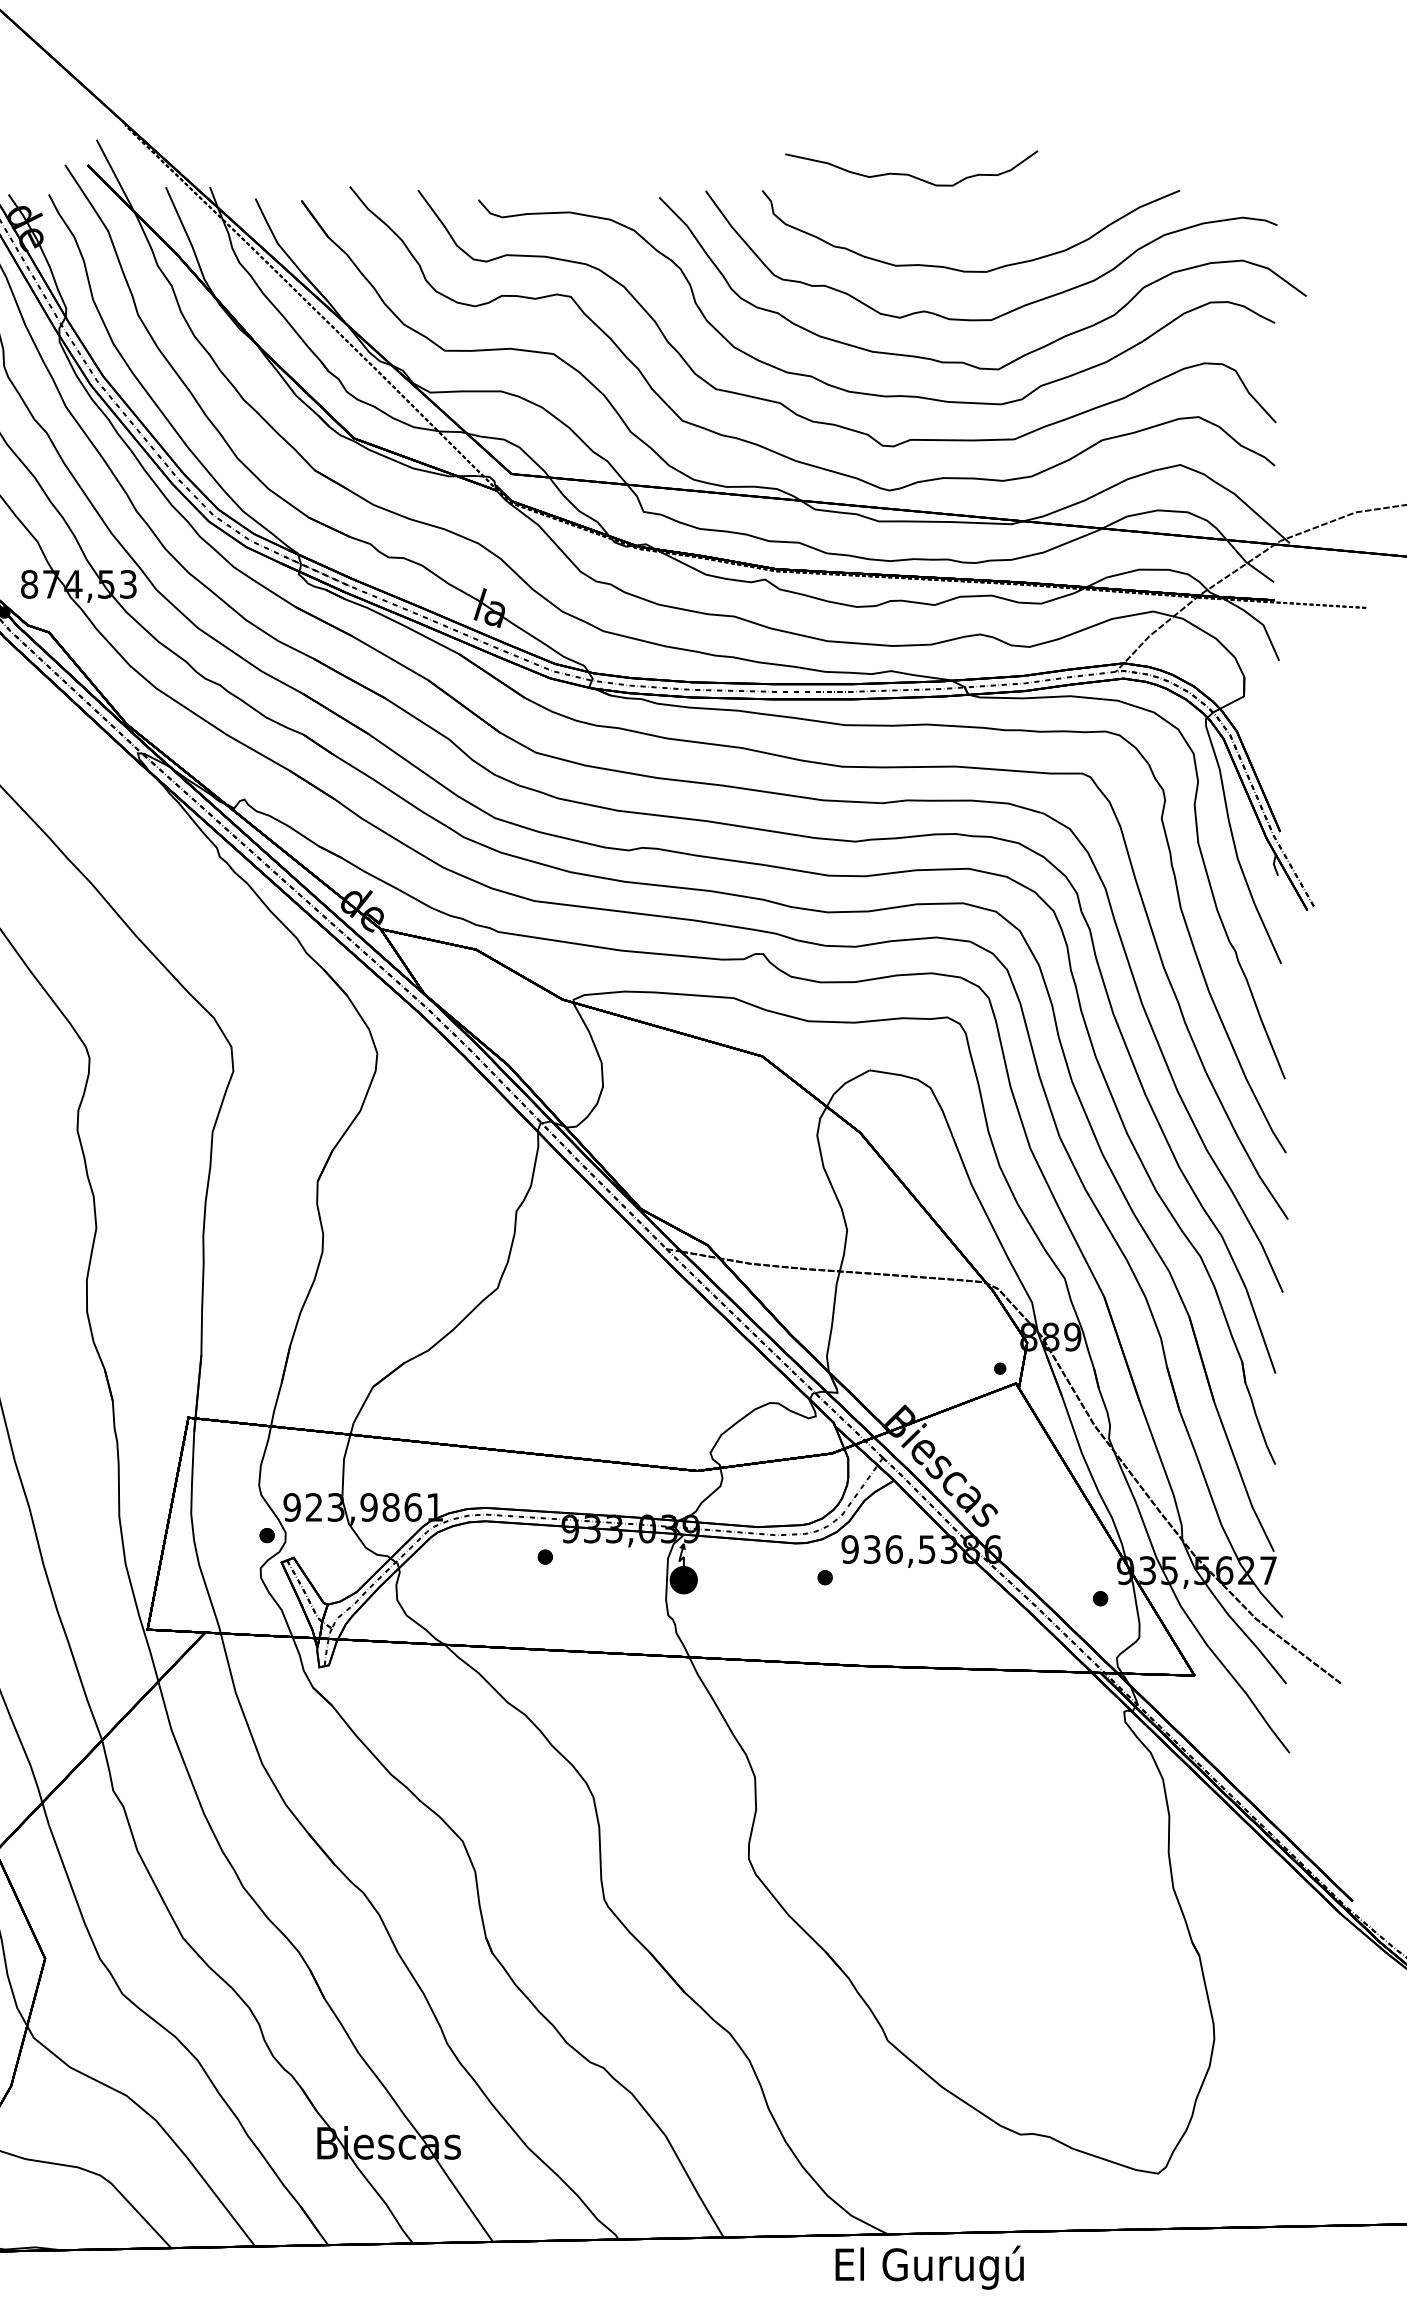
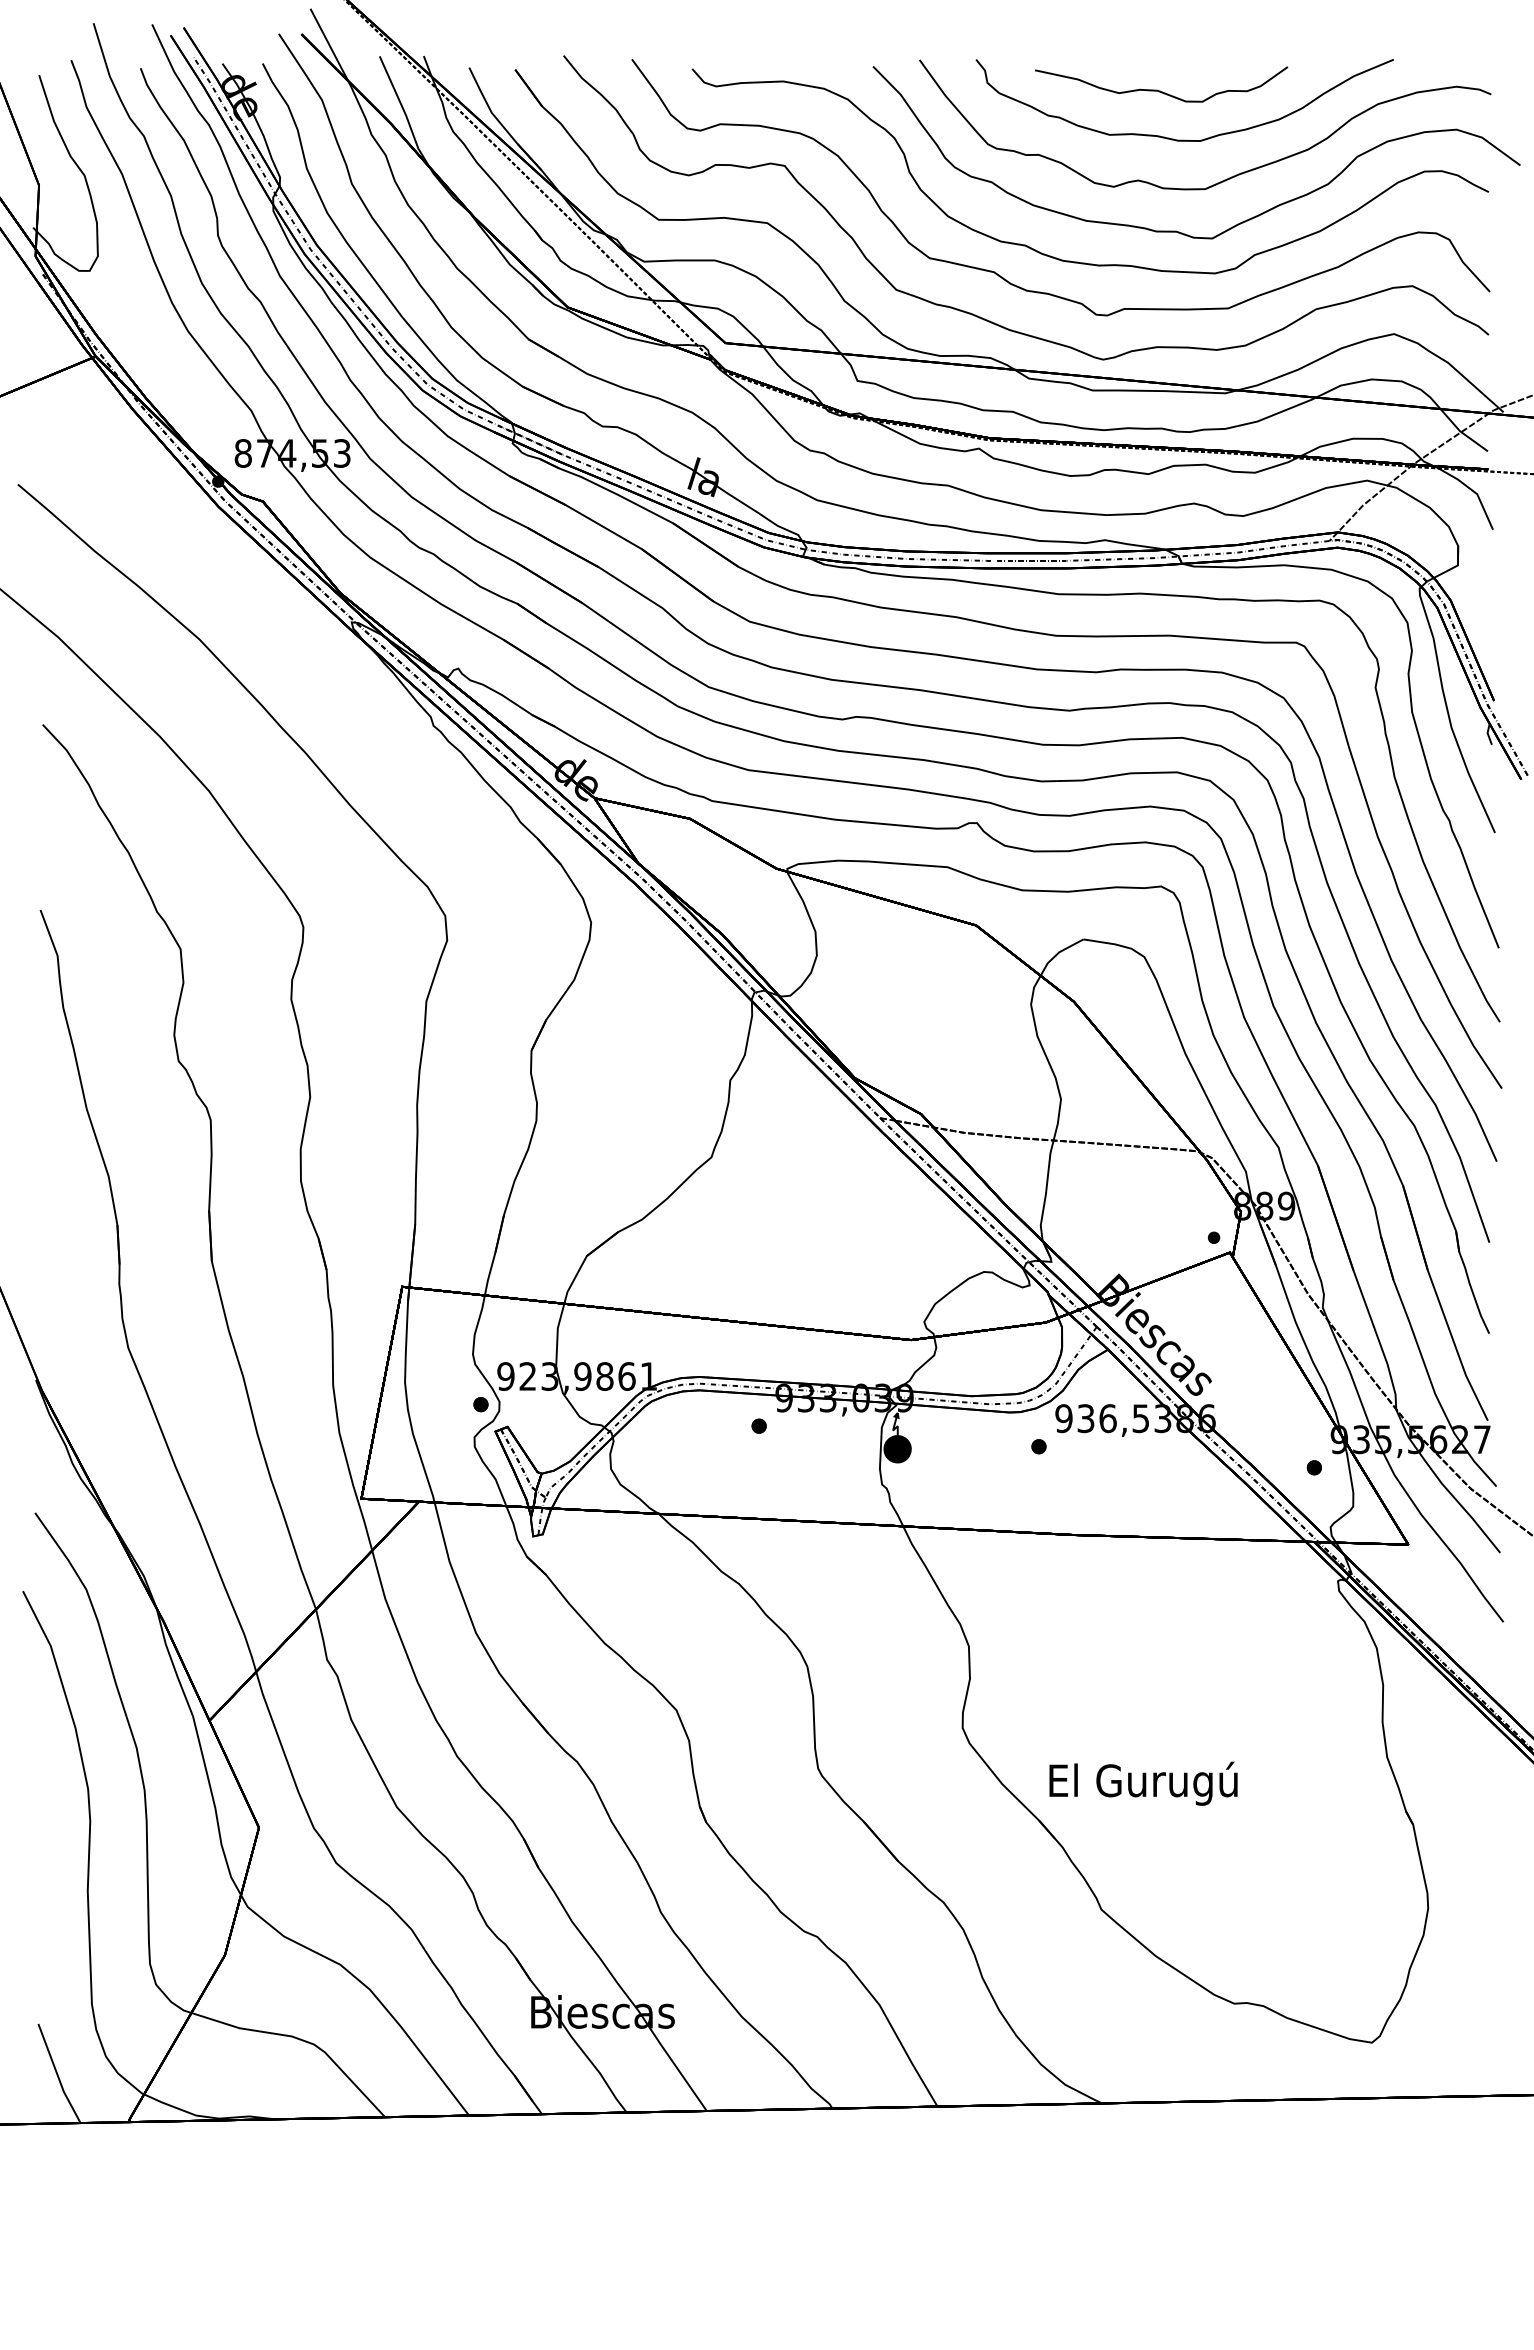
curve: (910, 174) -> (1160, 90), moved
text: (929, 2267) -> (1143, 1783), moved

